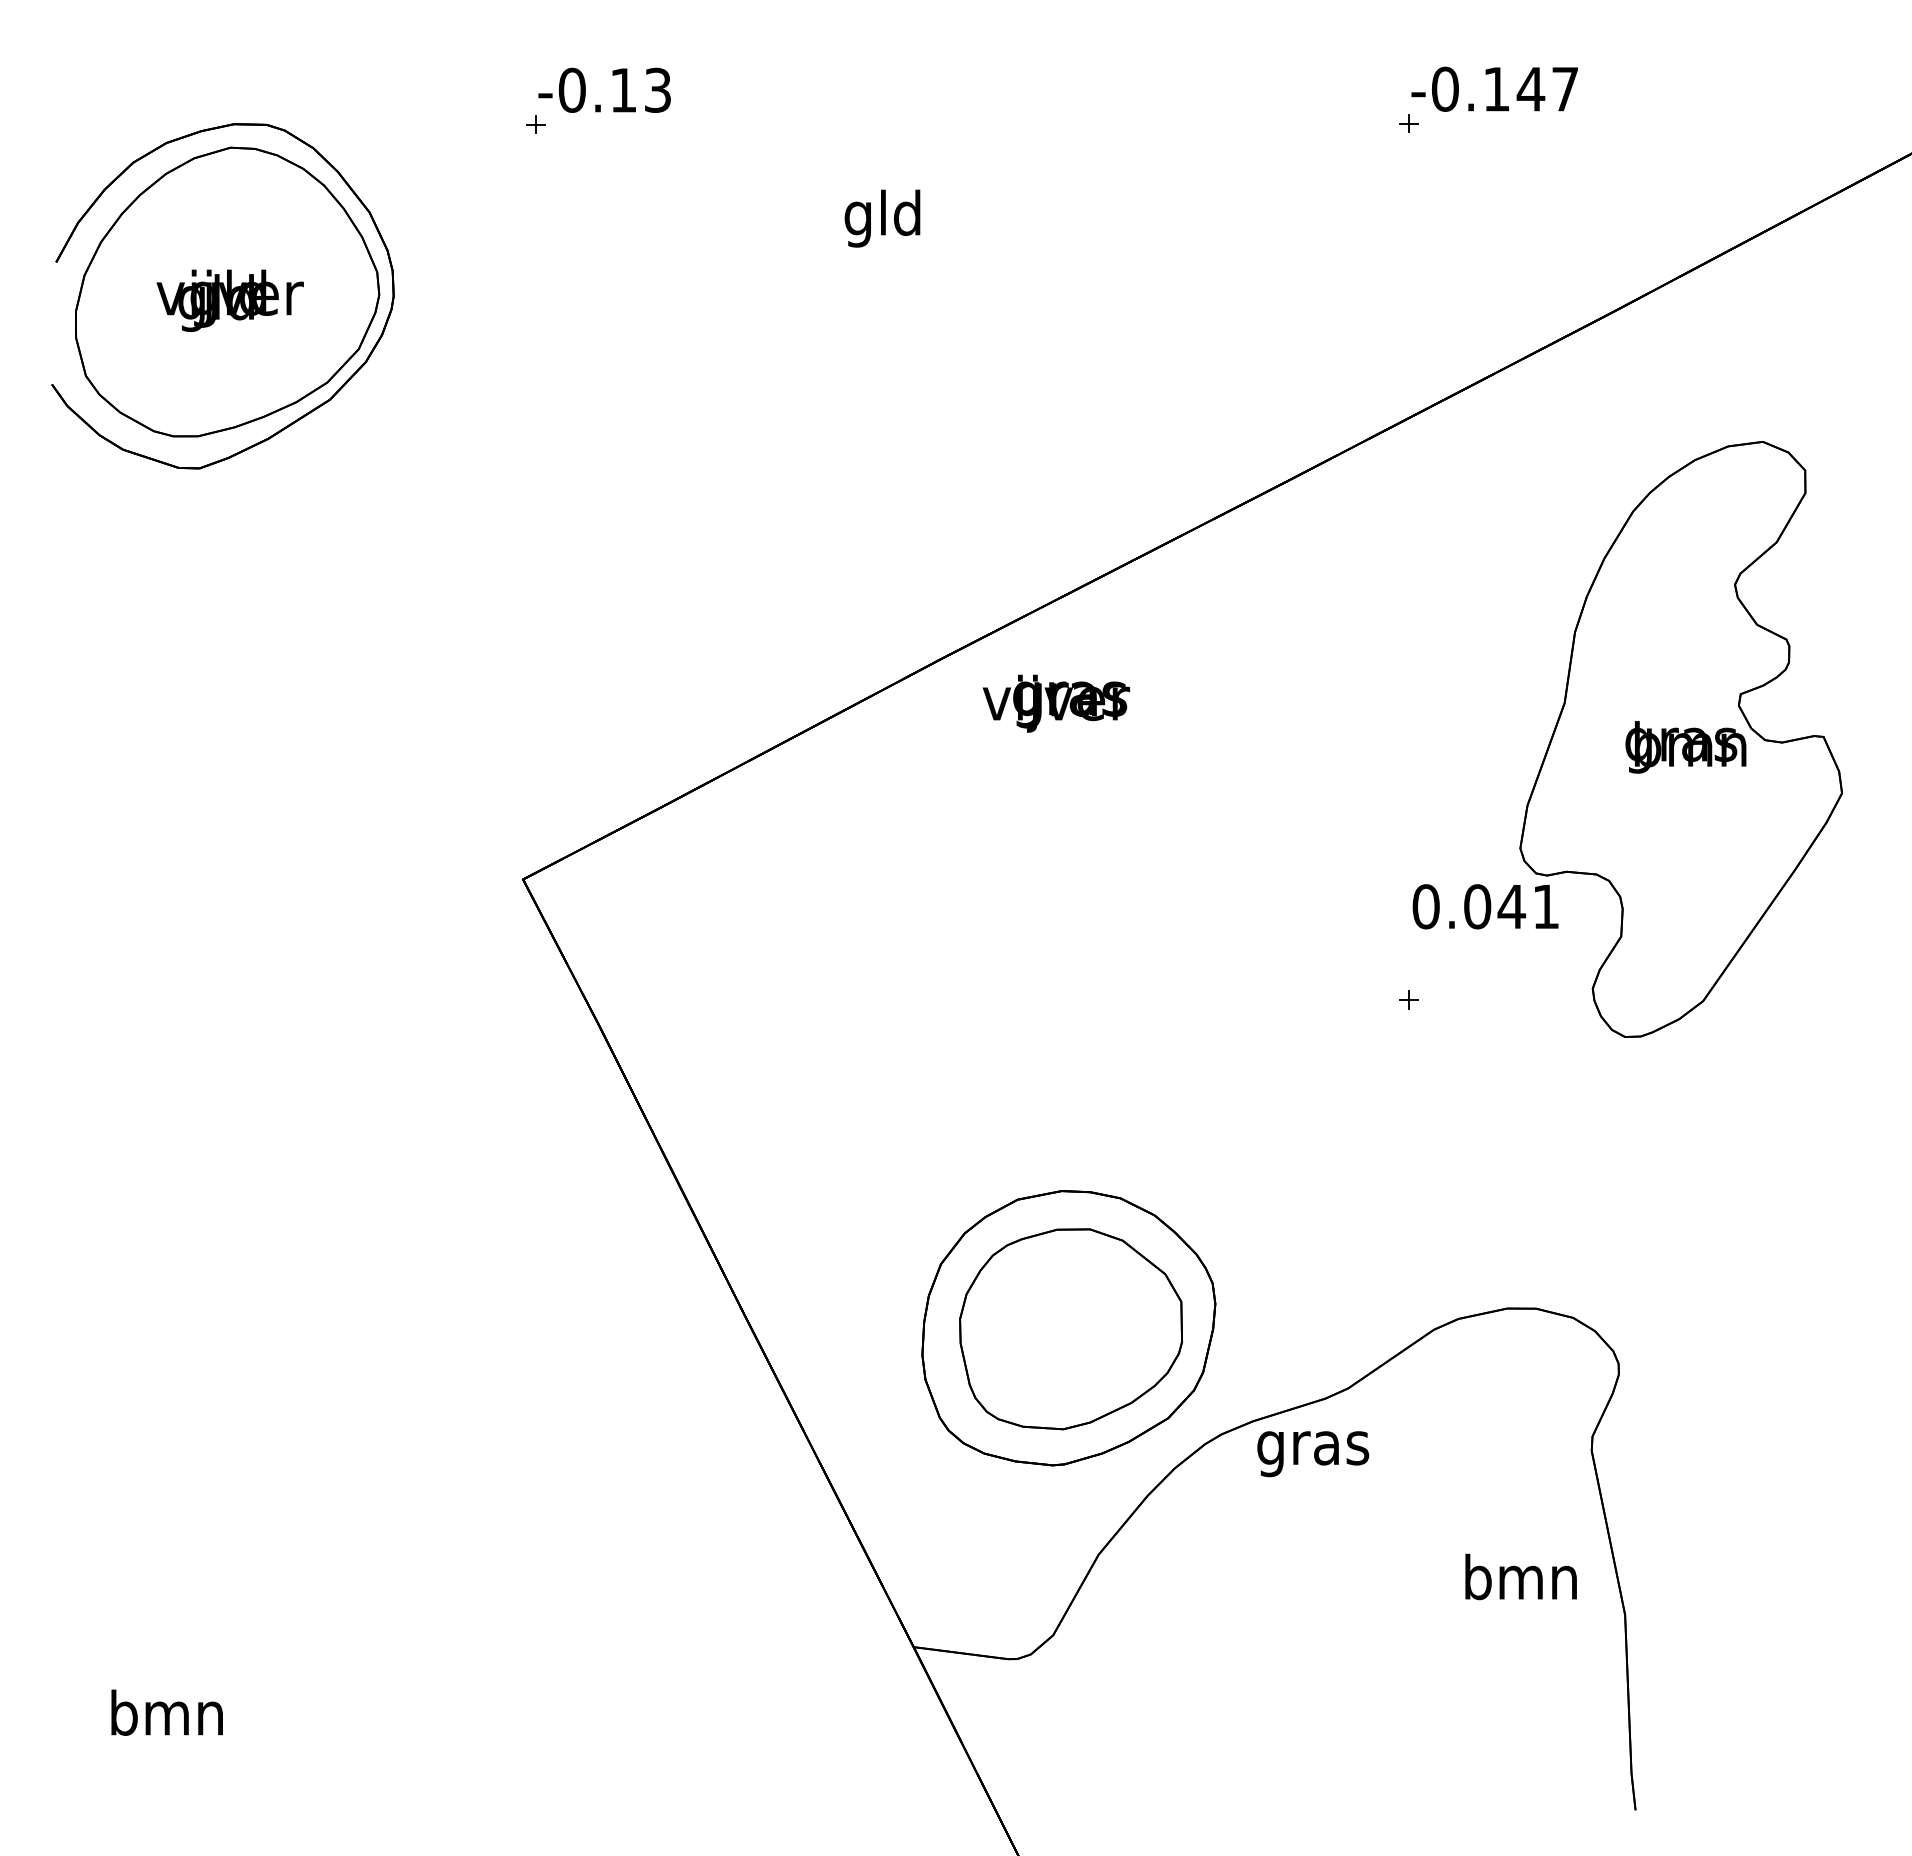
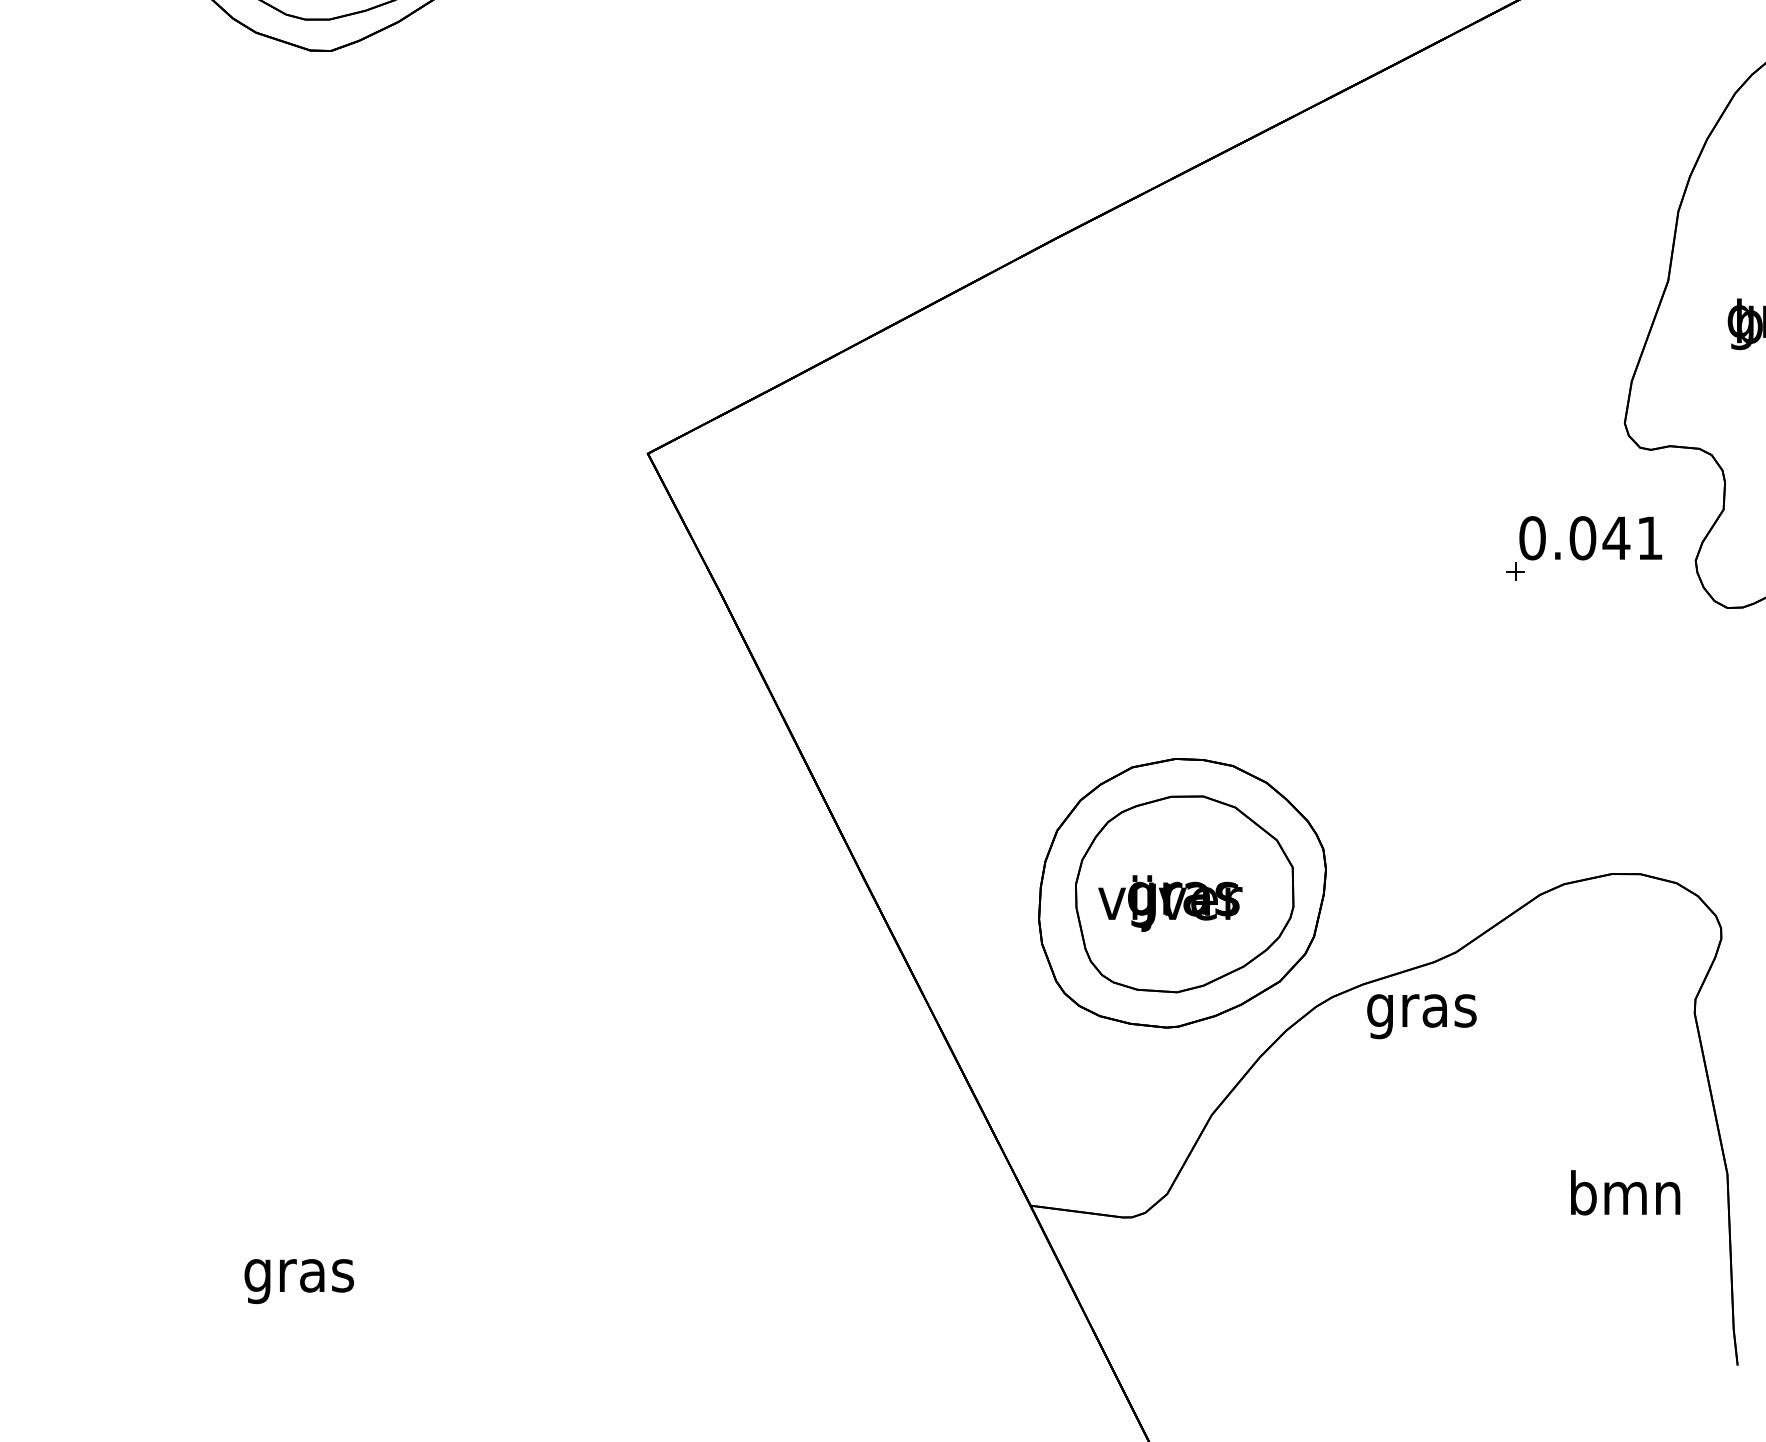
text: (1055, 703) -> (1169, 903), moved
text: (1485, 906) -> (1590, 537), moved
text: (1520, 1576) -> (1624, 1192), moved
text: (167, 1718) -> (299, 1275), bmn -> gras

